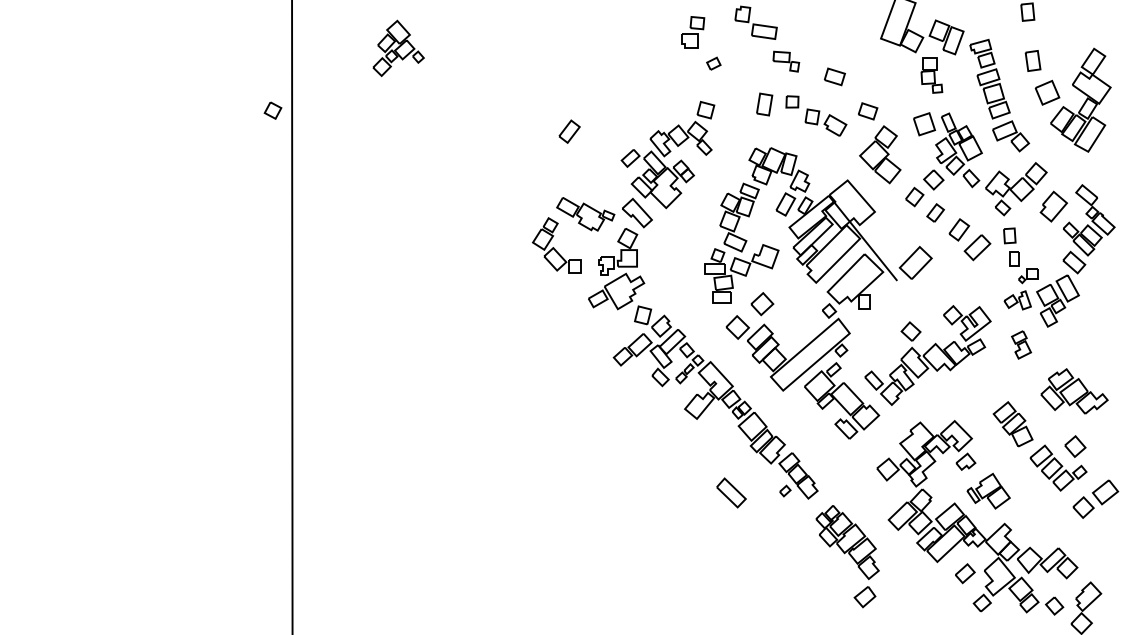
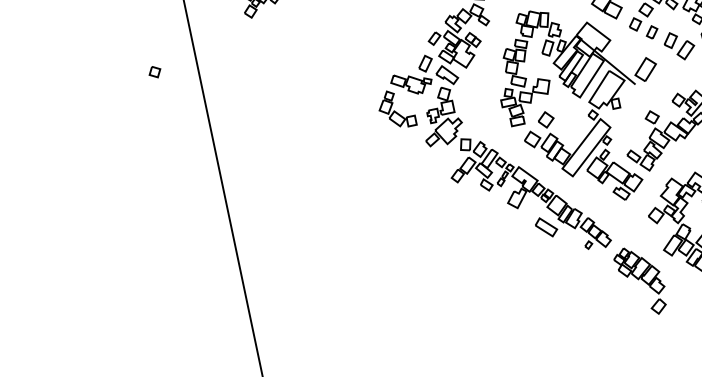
part: (272, 110) -> (154, 72), moved
part: (569, 131) -> (425, 63), moved
part: (731, 492) -> (546, 227), moved

